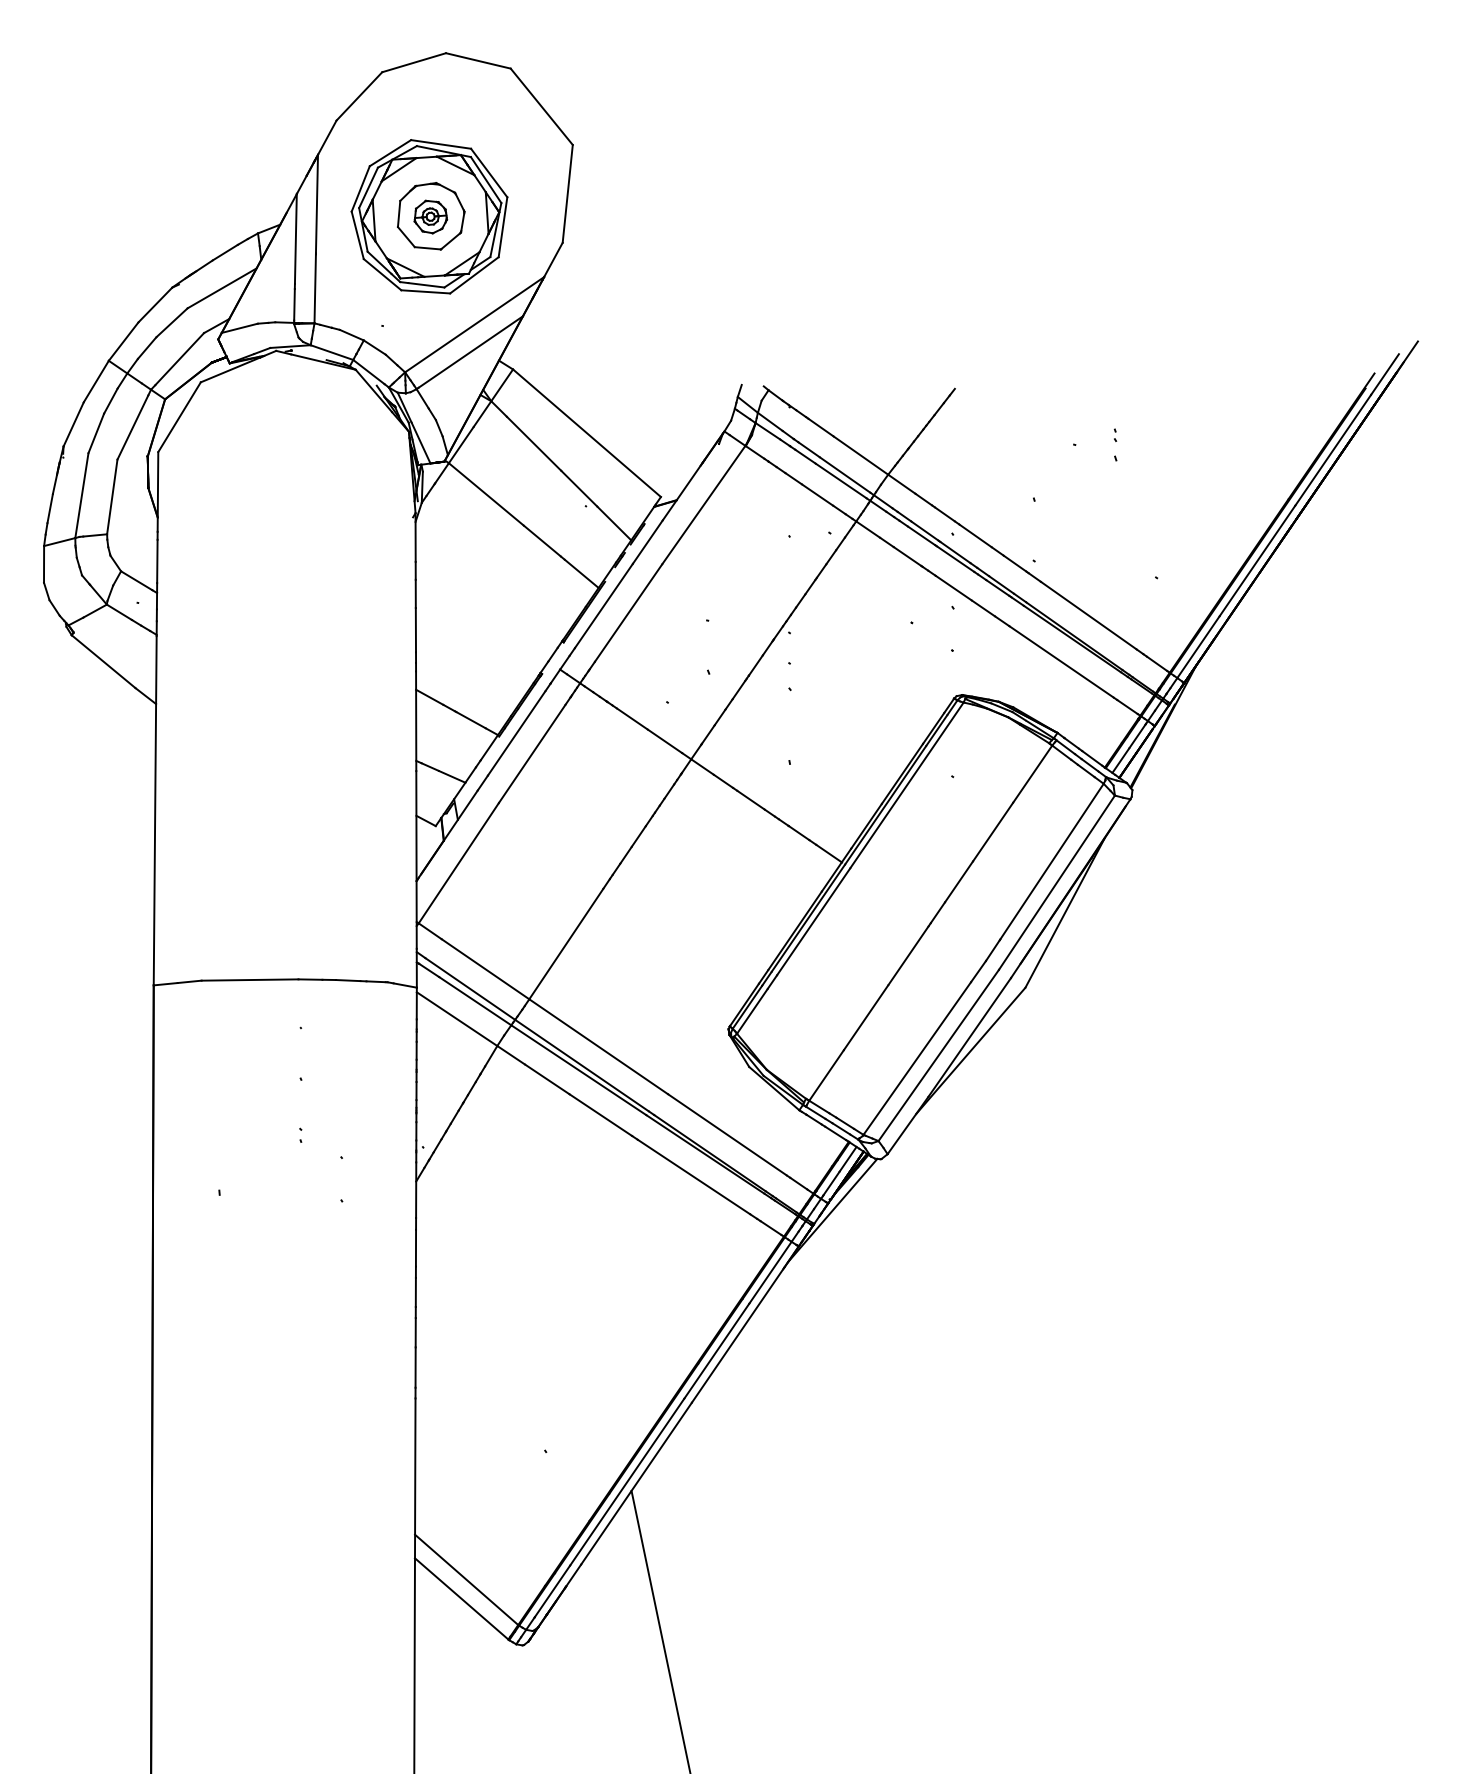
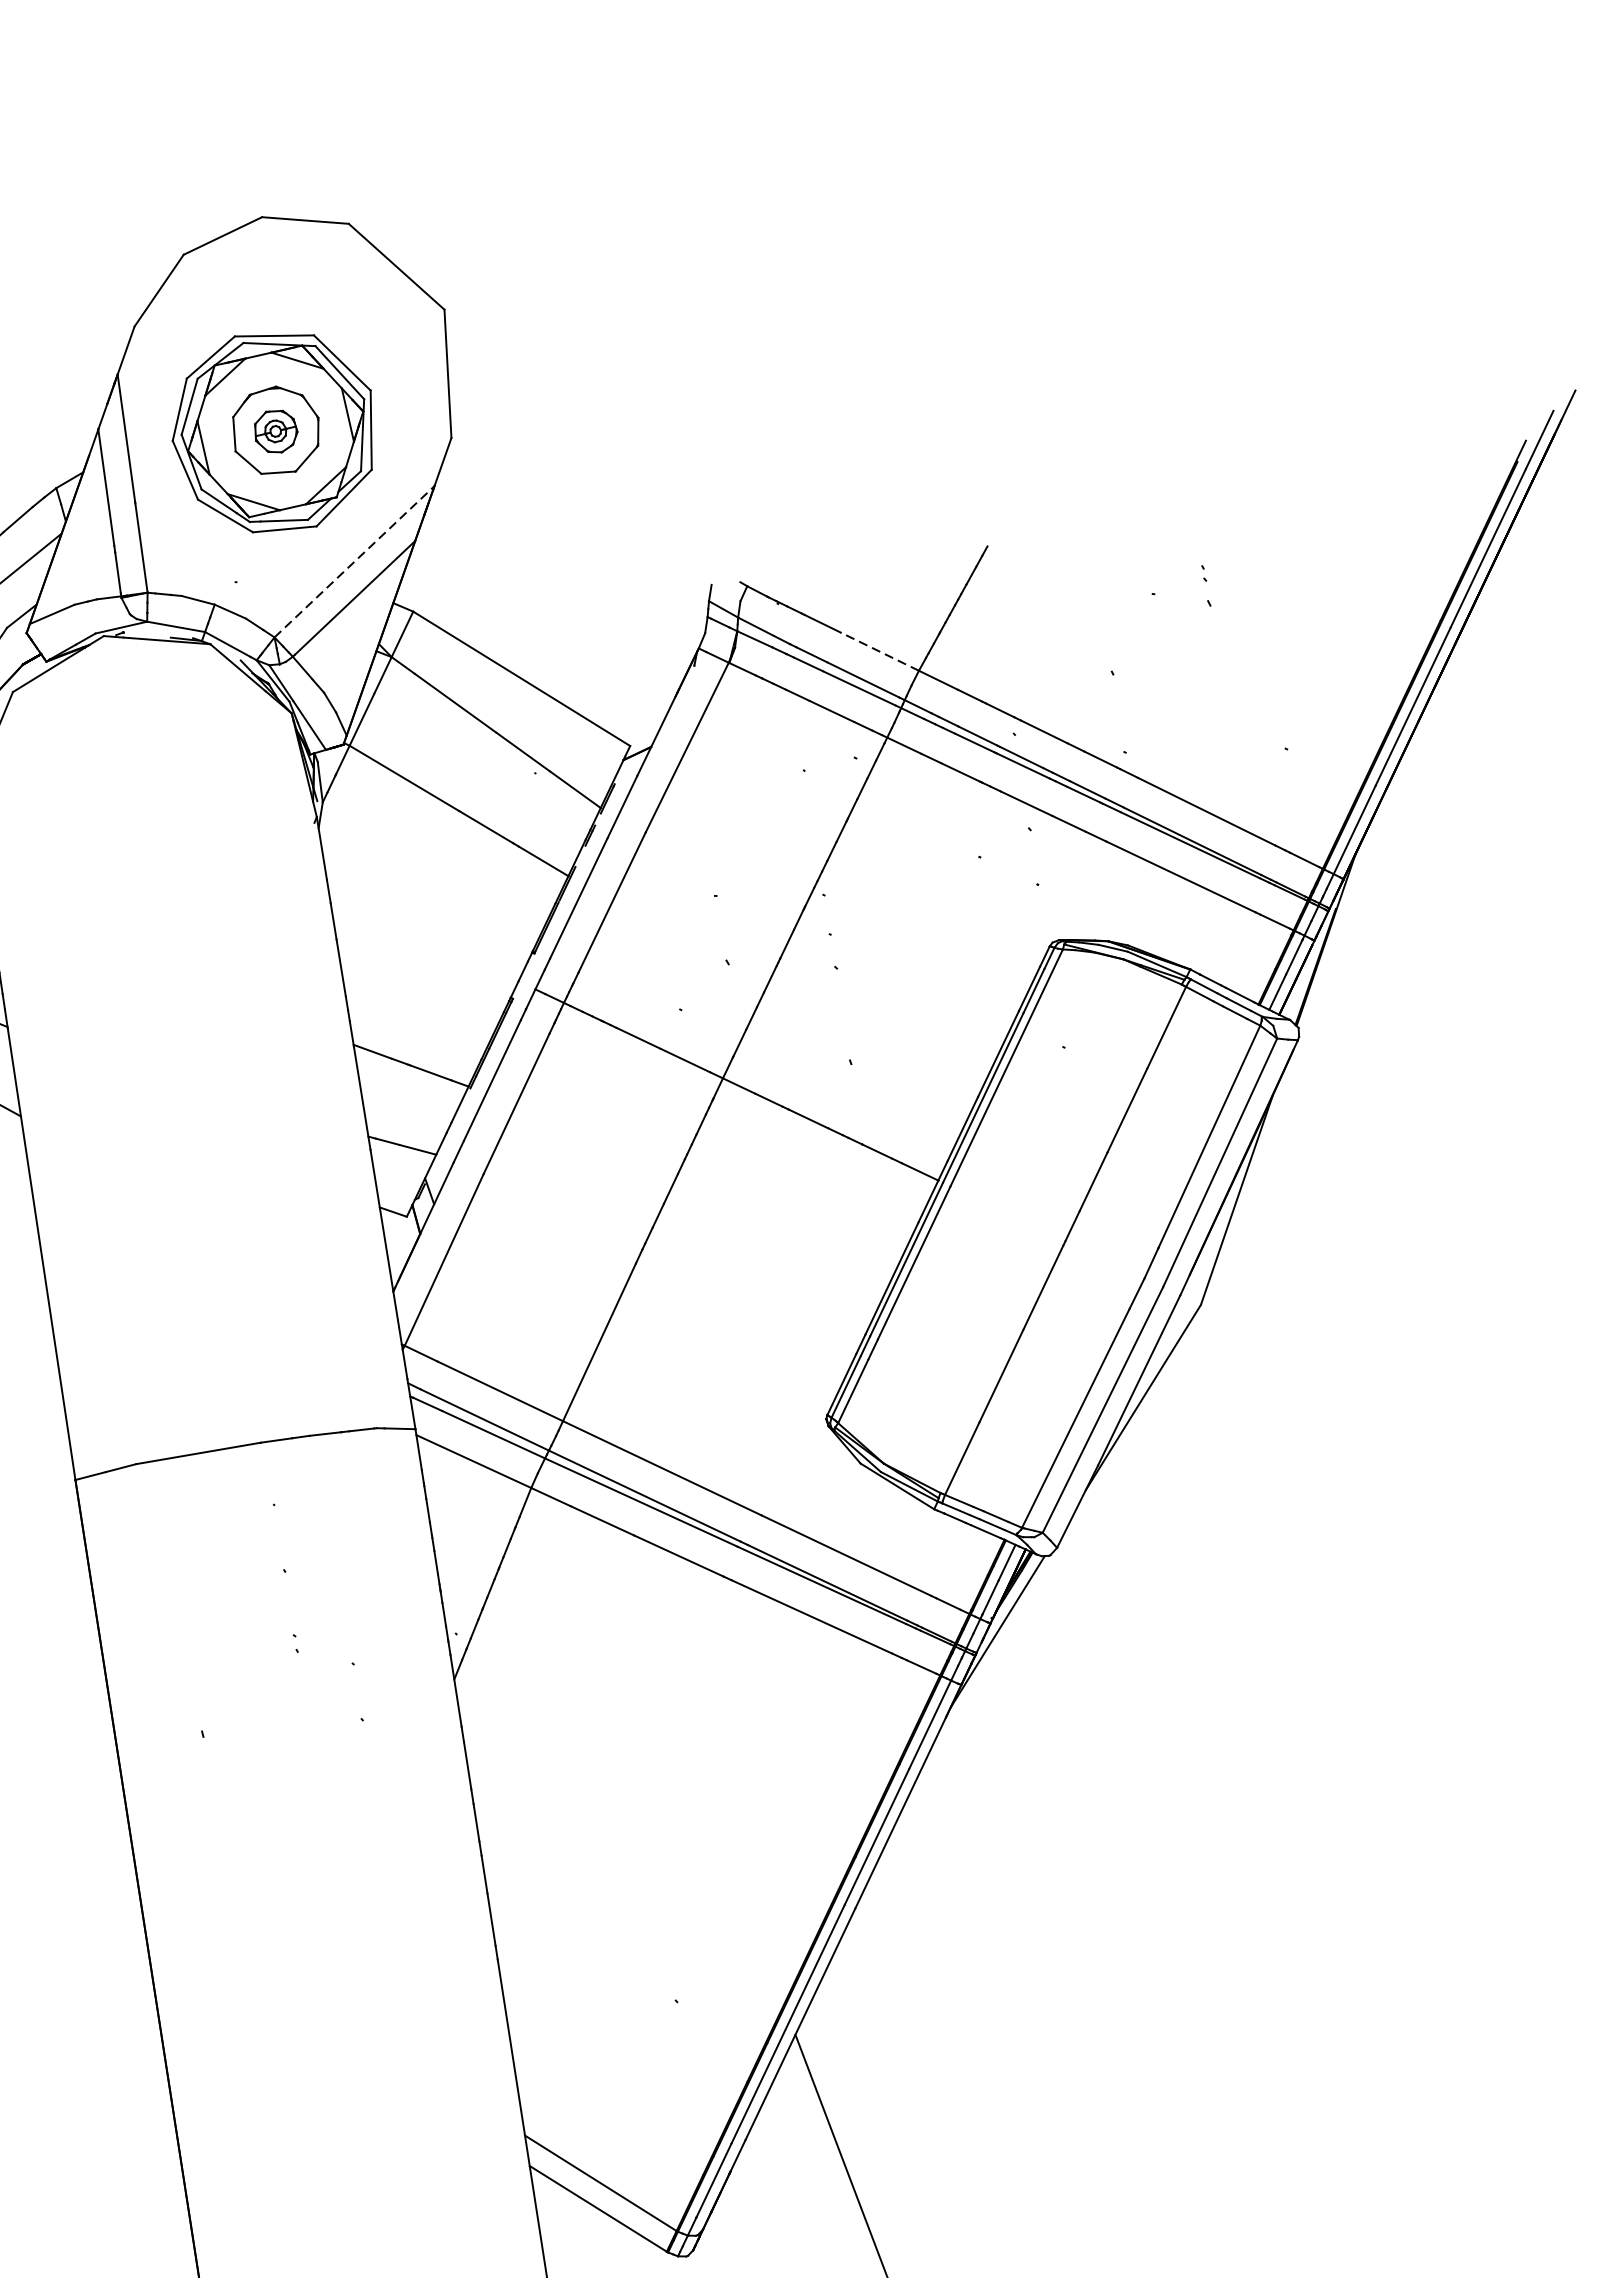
line: (475, 324) -> (355, 561), solid -> dashed
line: (860, 455) -> (879, 651), solid -> dashed

